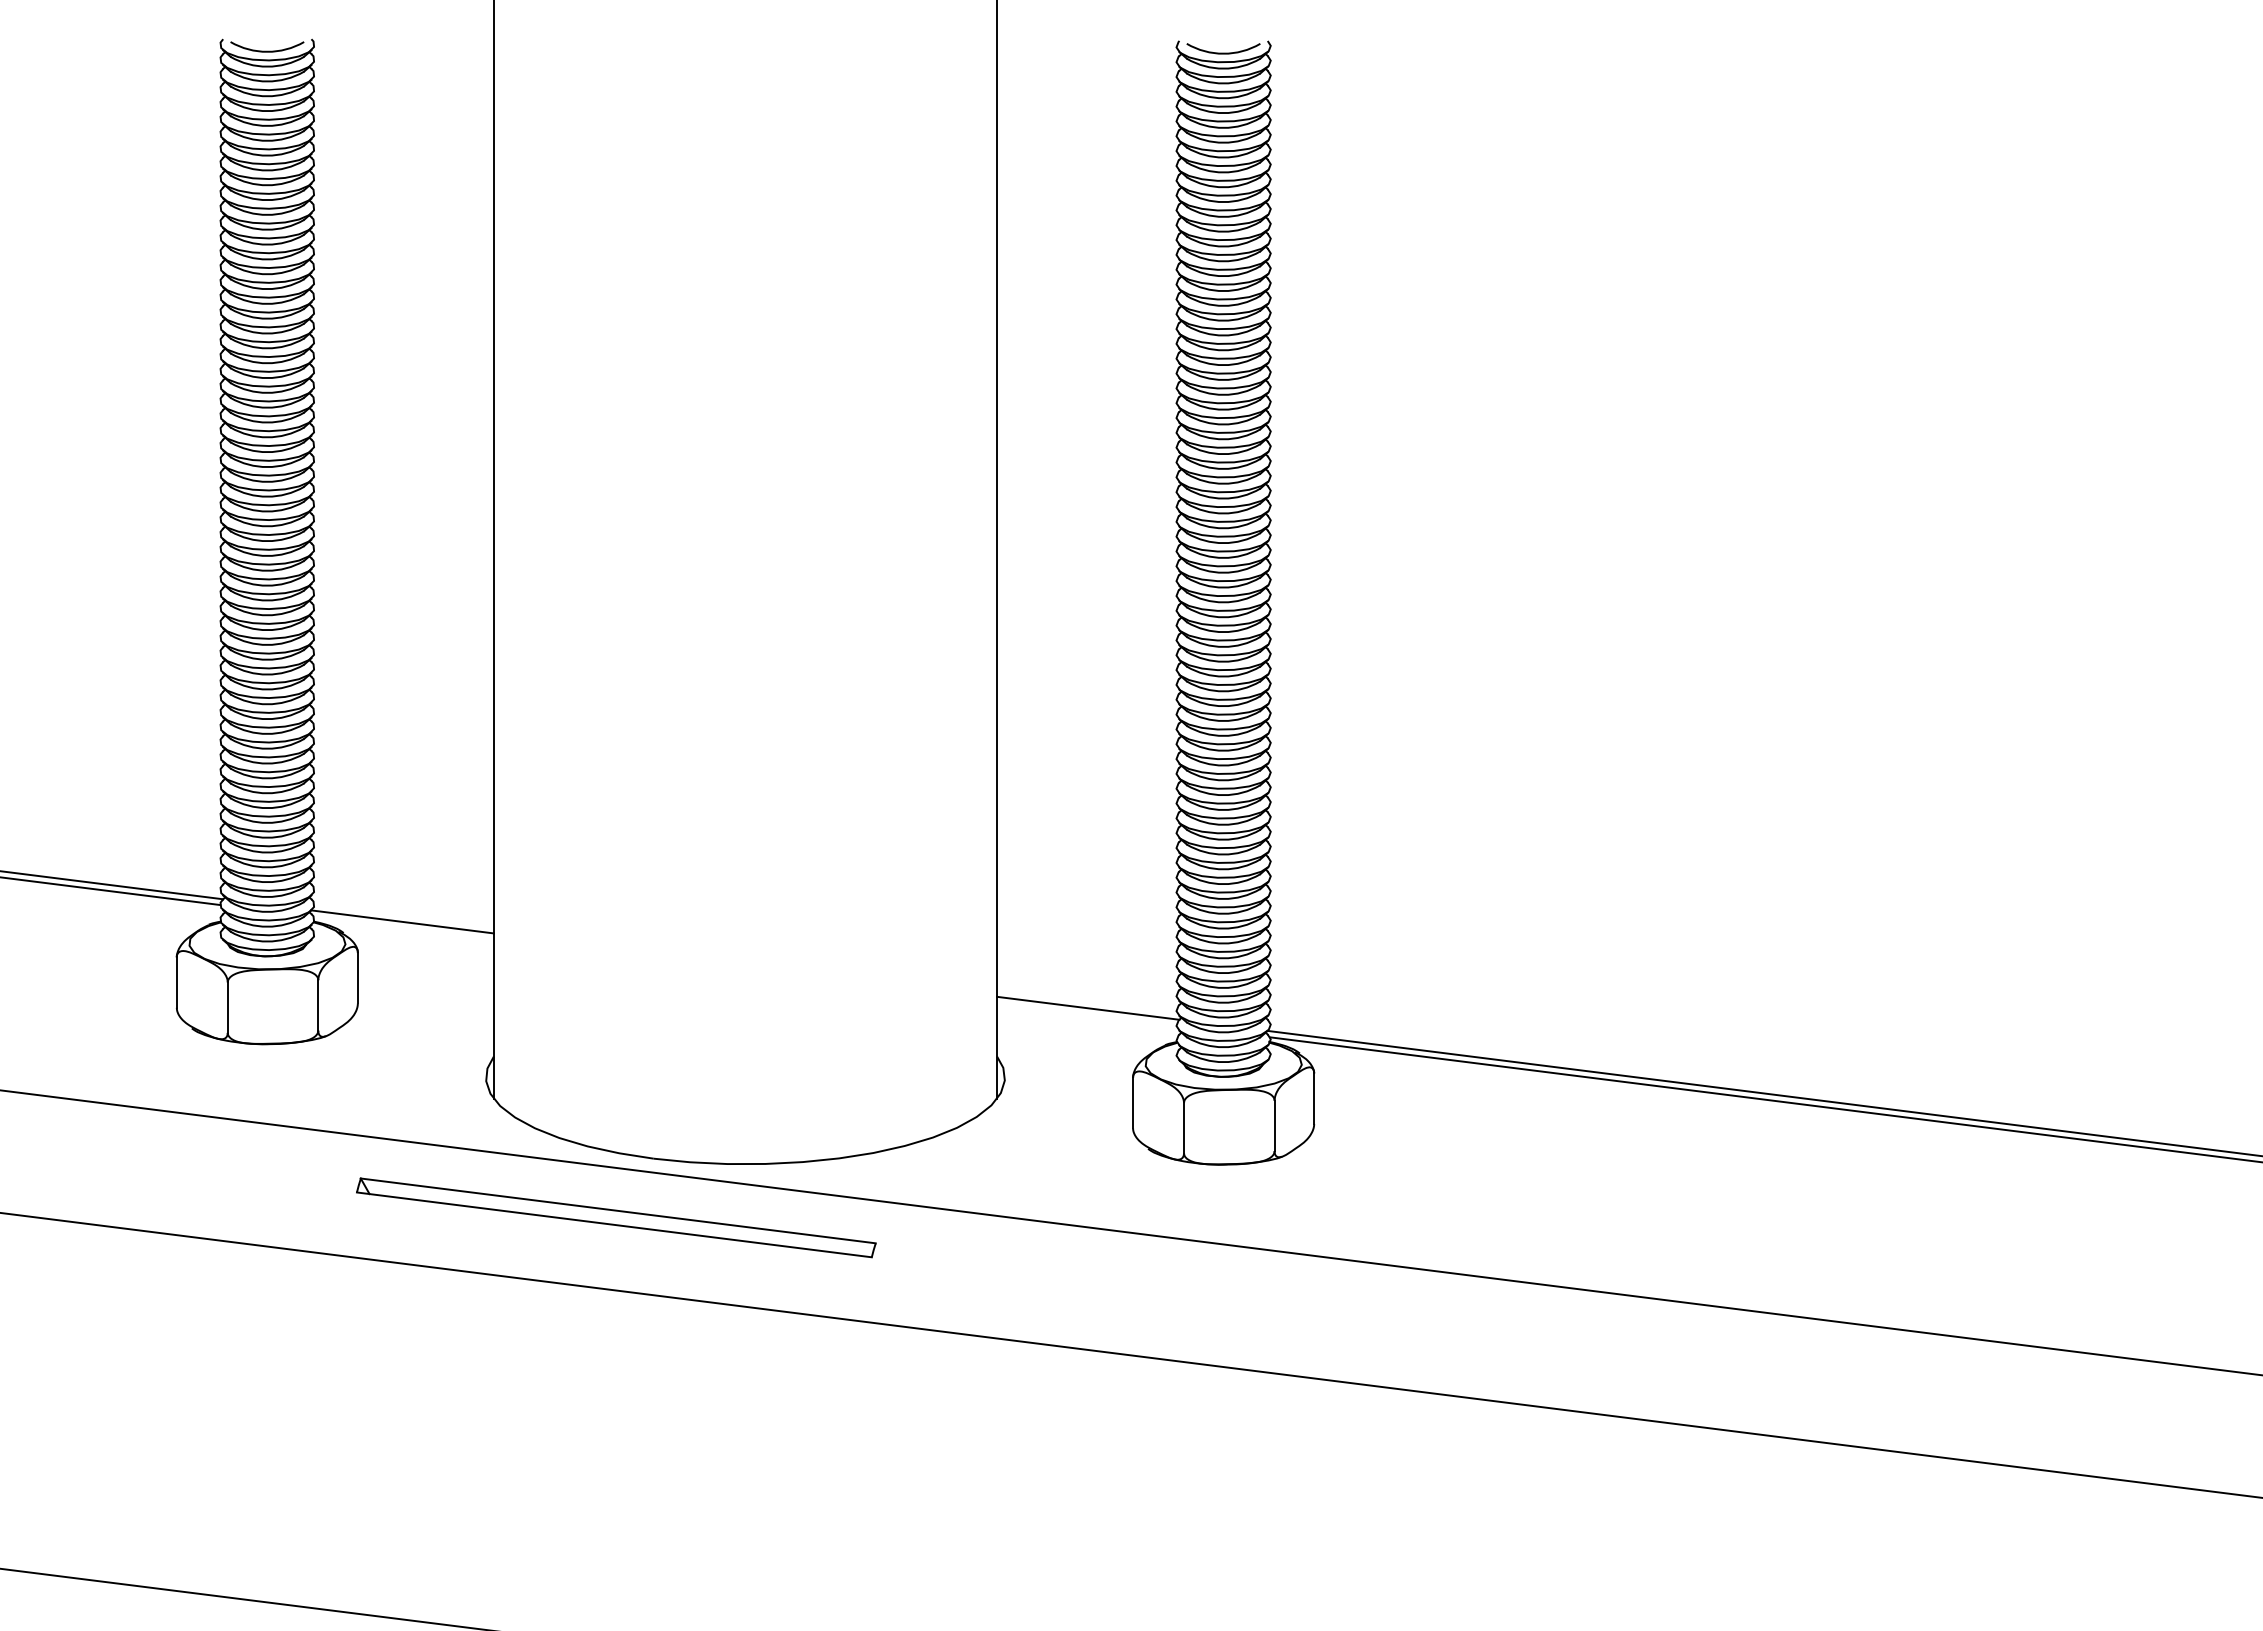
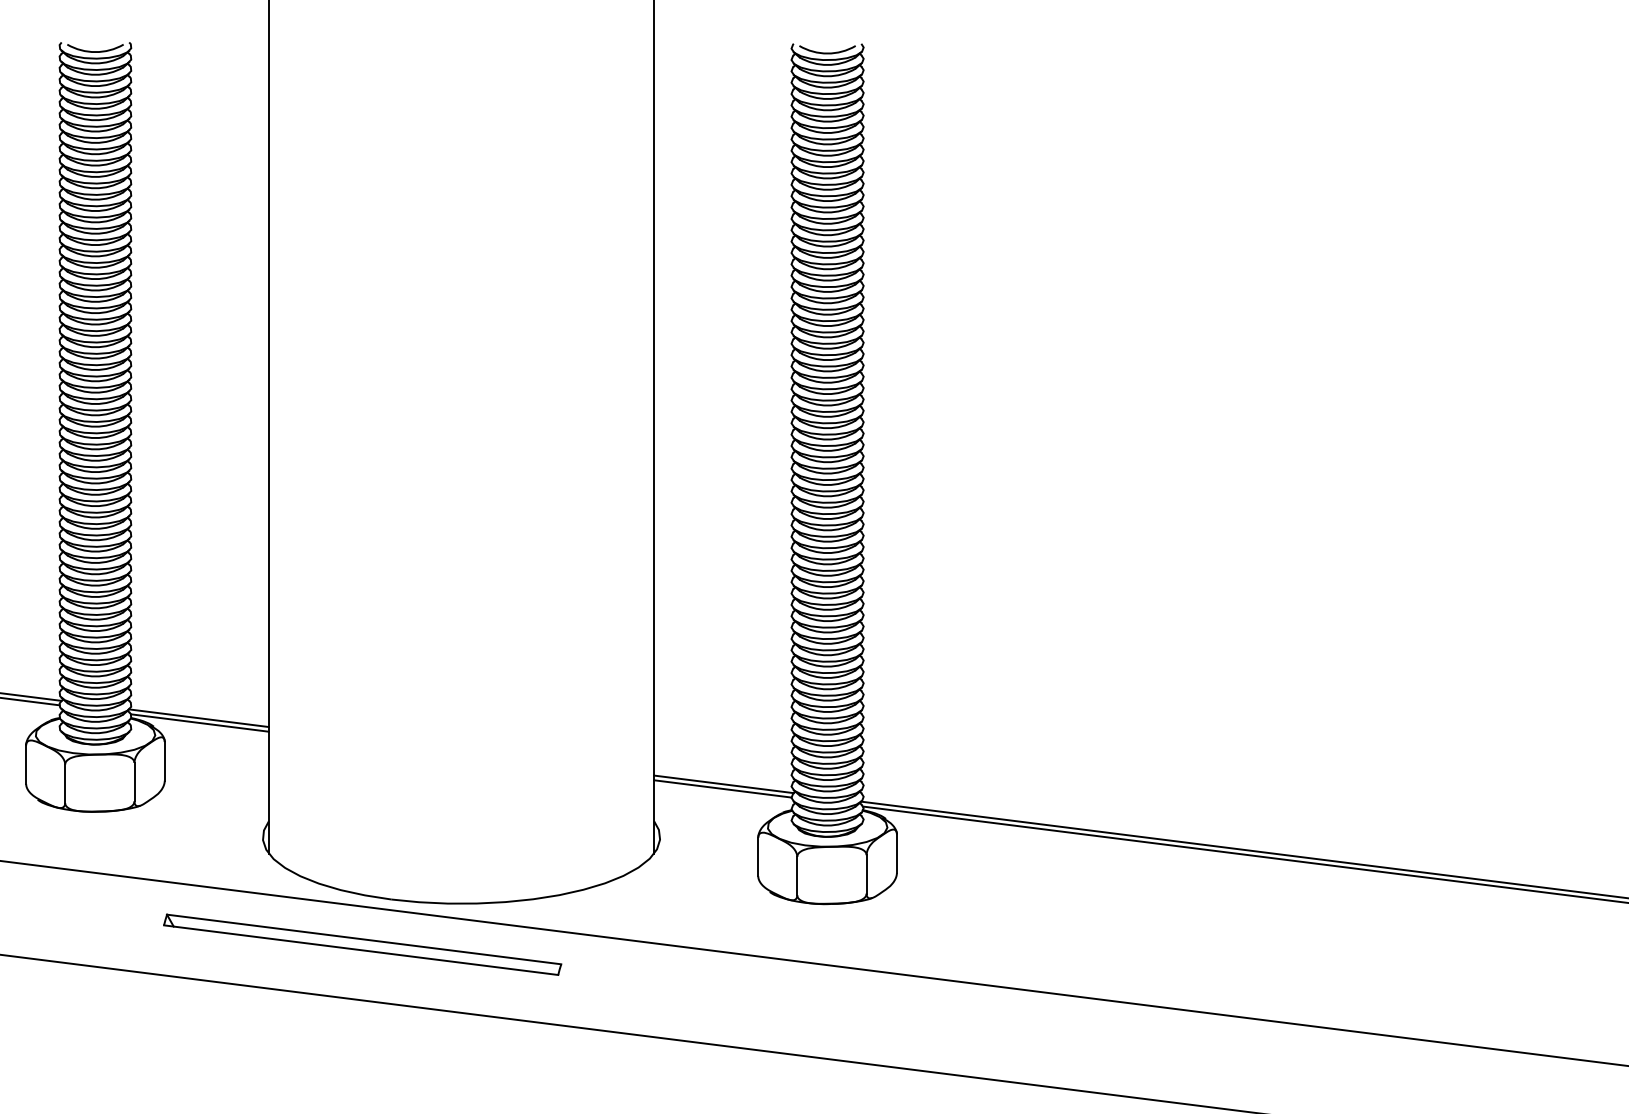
line: (403, 927) -> (199, 722), added
line: (1086, 1013) -> (722, 788), added

